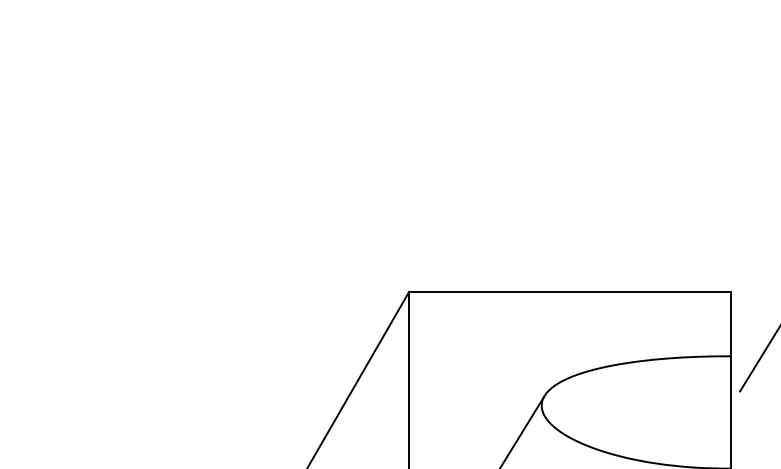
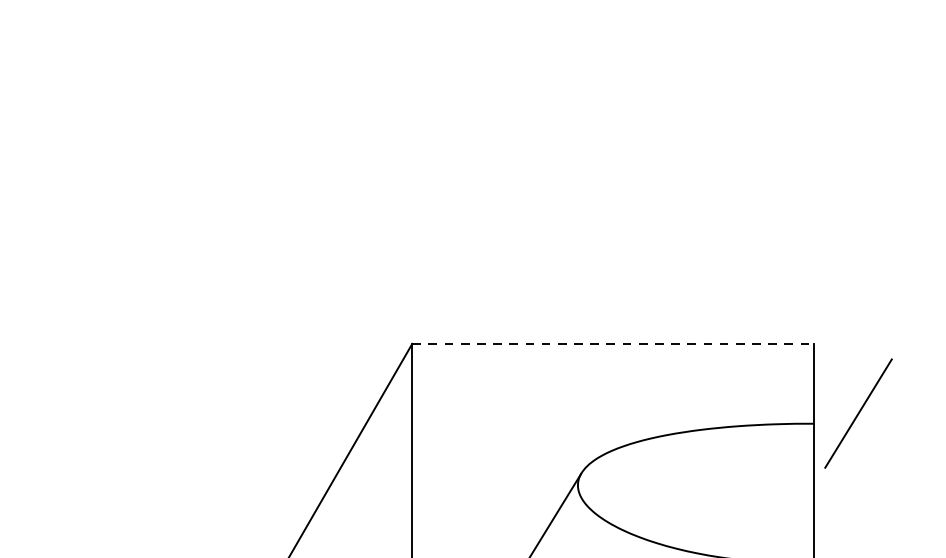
line: (570, 292) -> (613, 344), solid -> dashed

